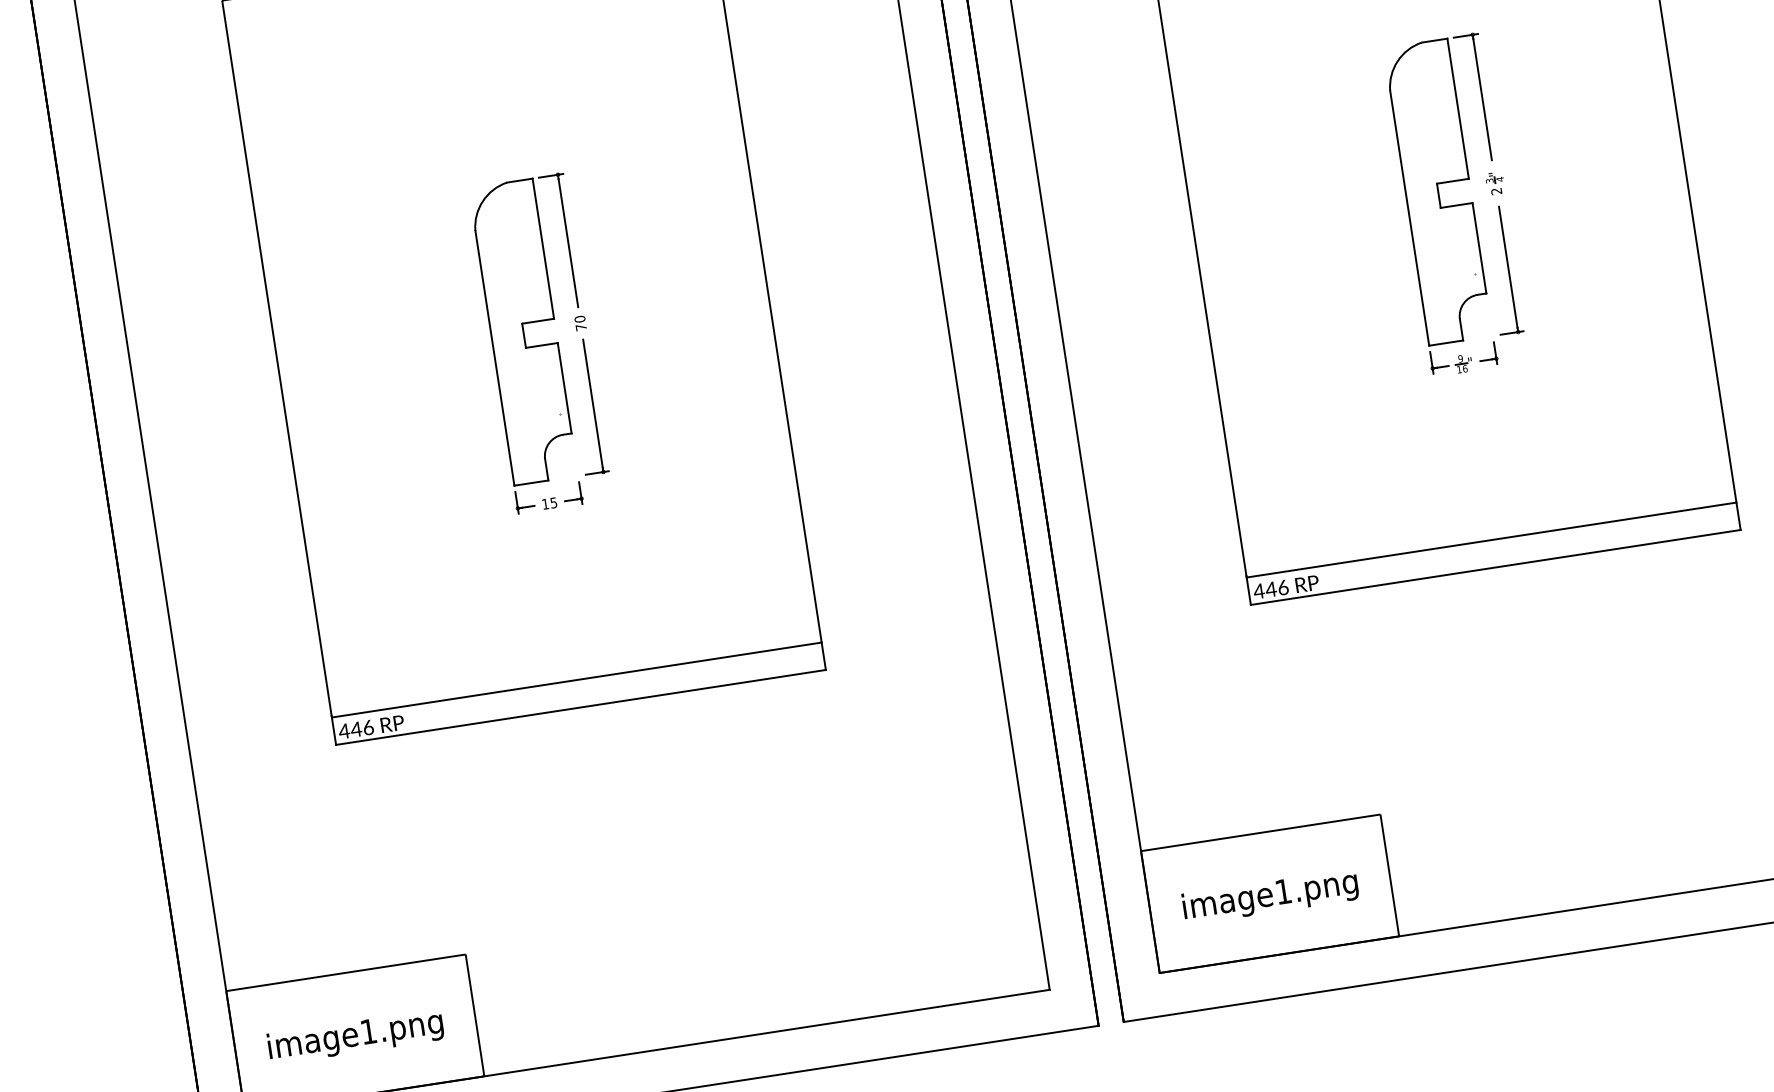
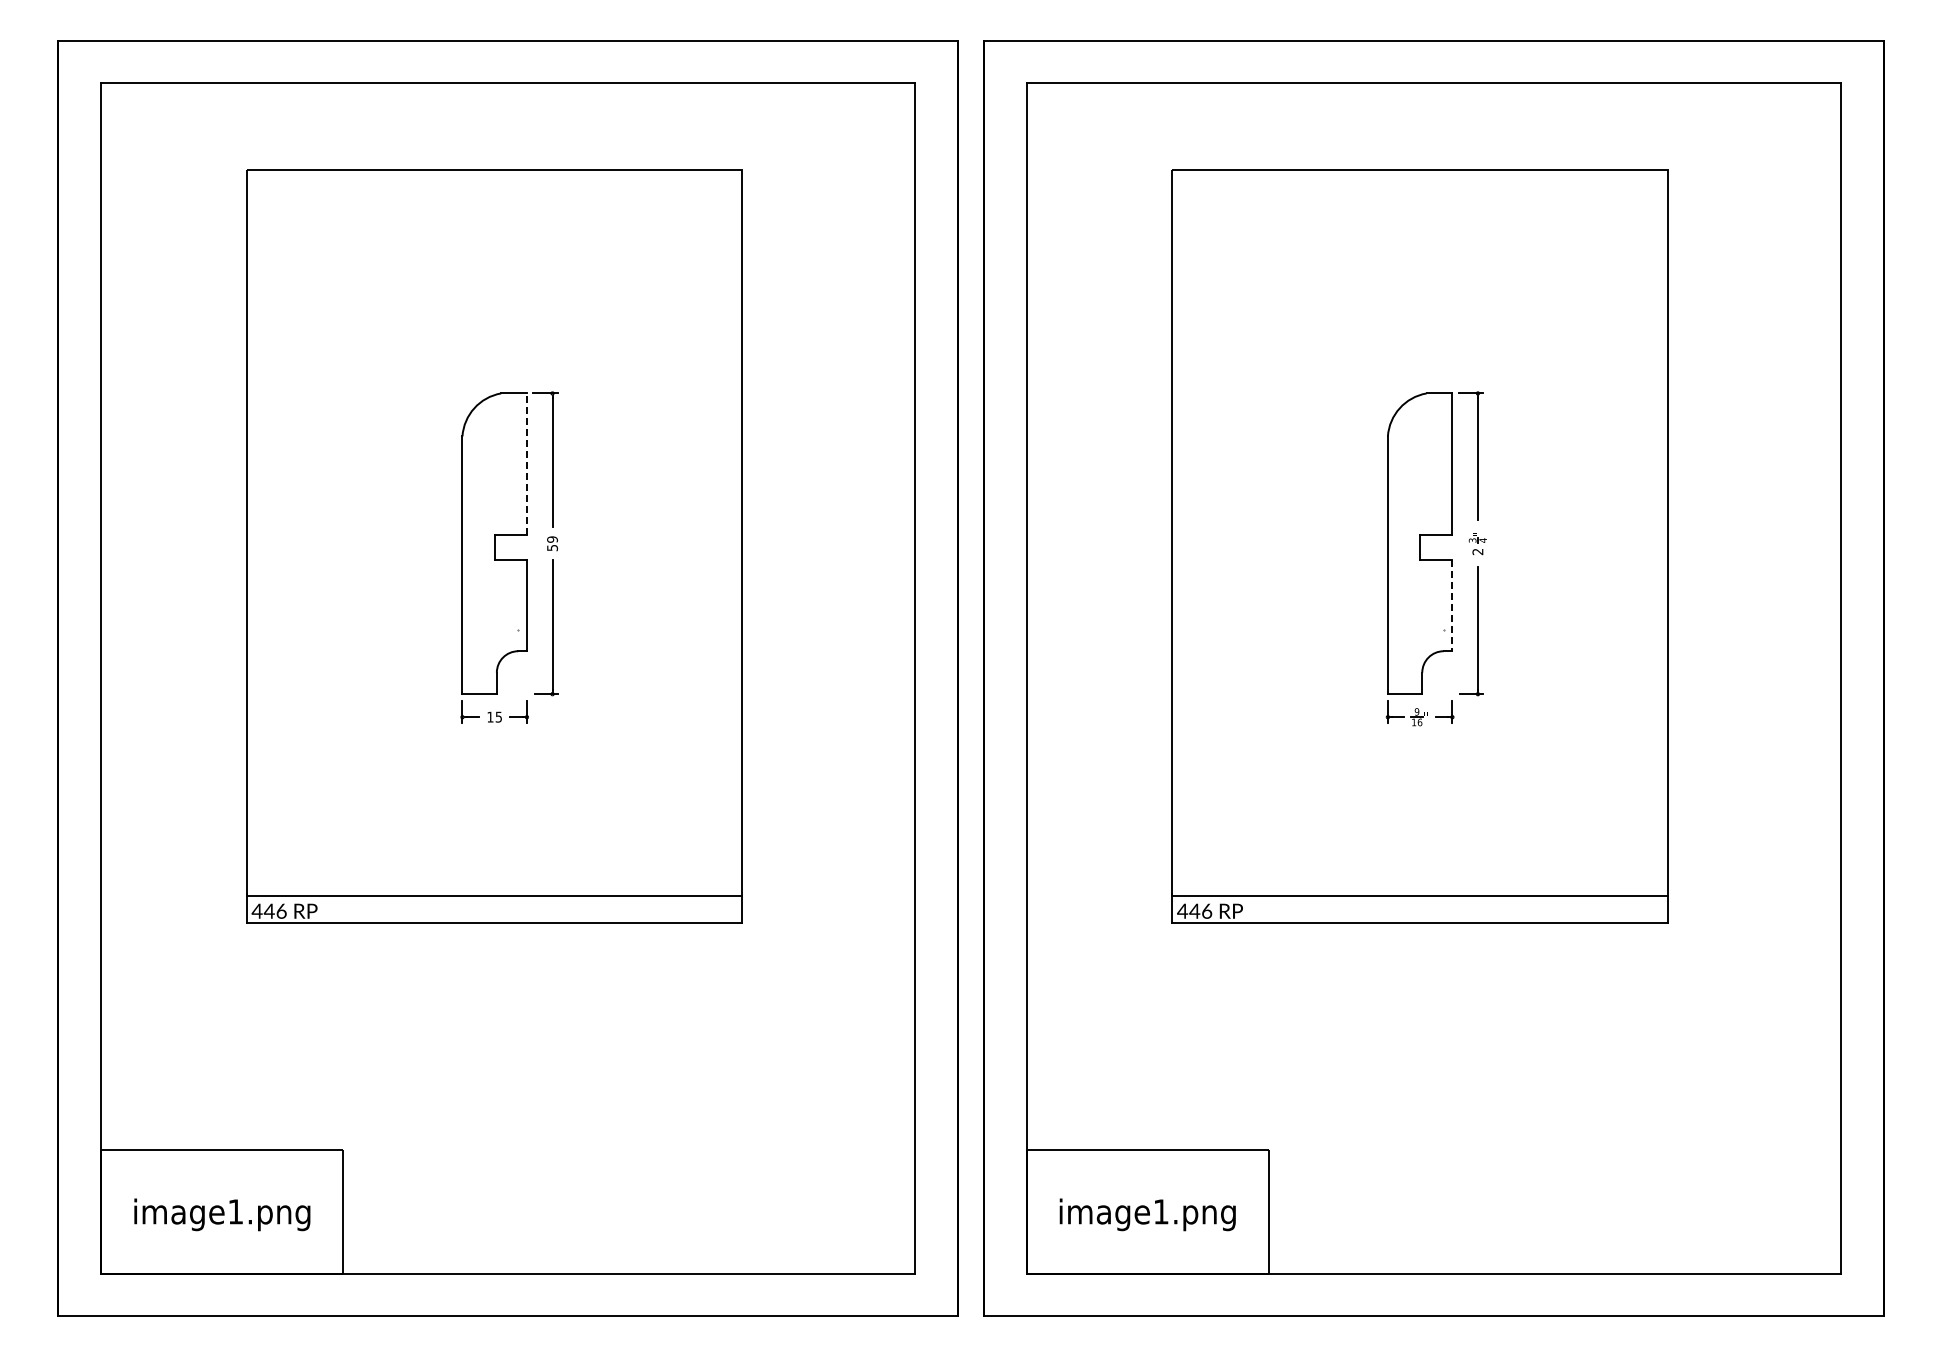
line: (542, 248) -> (526, 464), solid -> dashed
line: (1479, 248) -> (1452, 605), solid -> dashed
text: (580, 323) -> (552, 543), 70 -> 59

